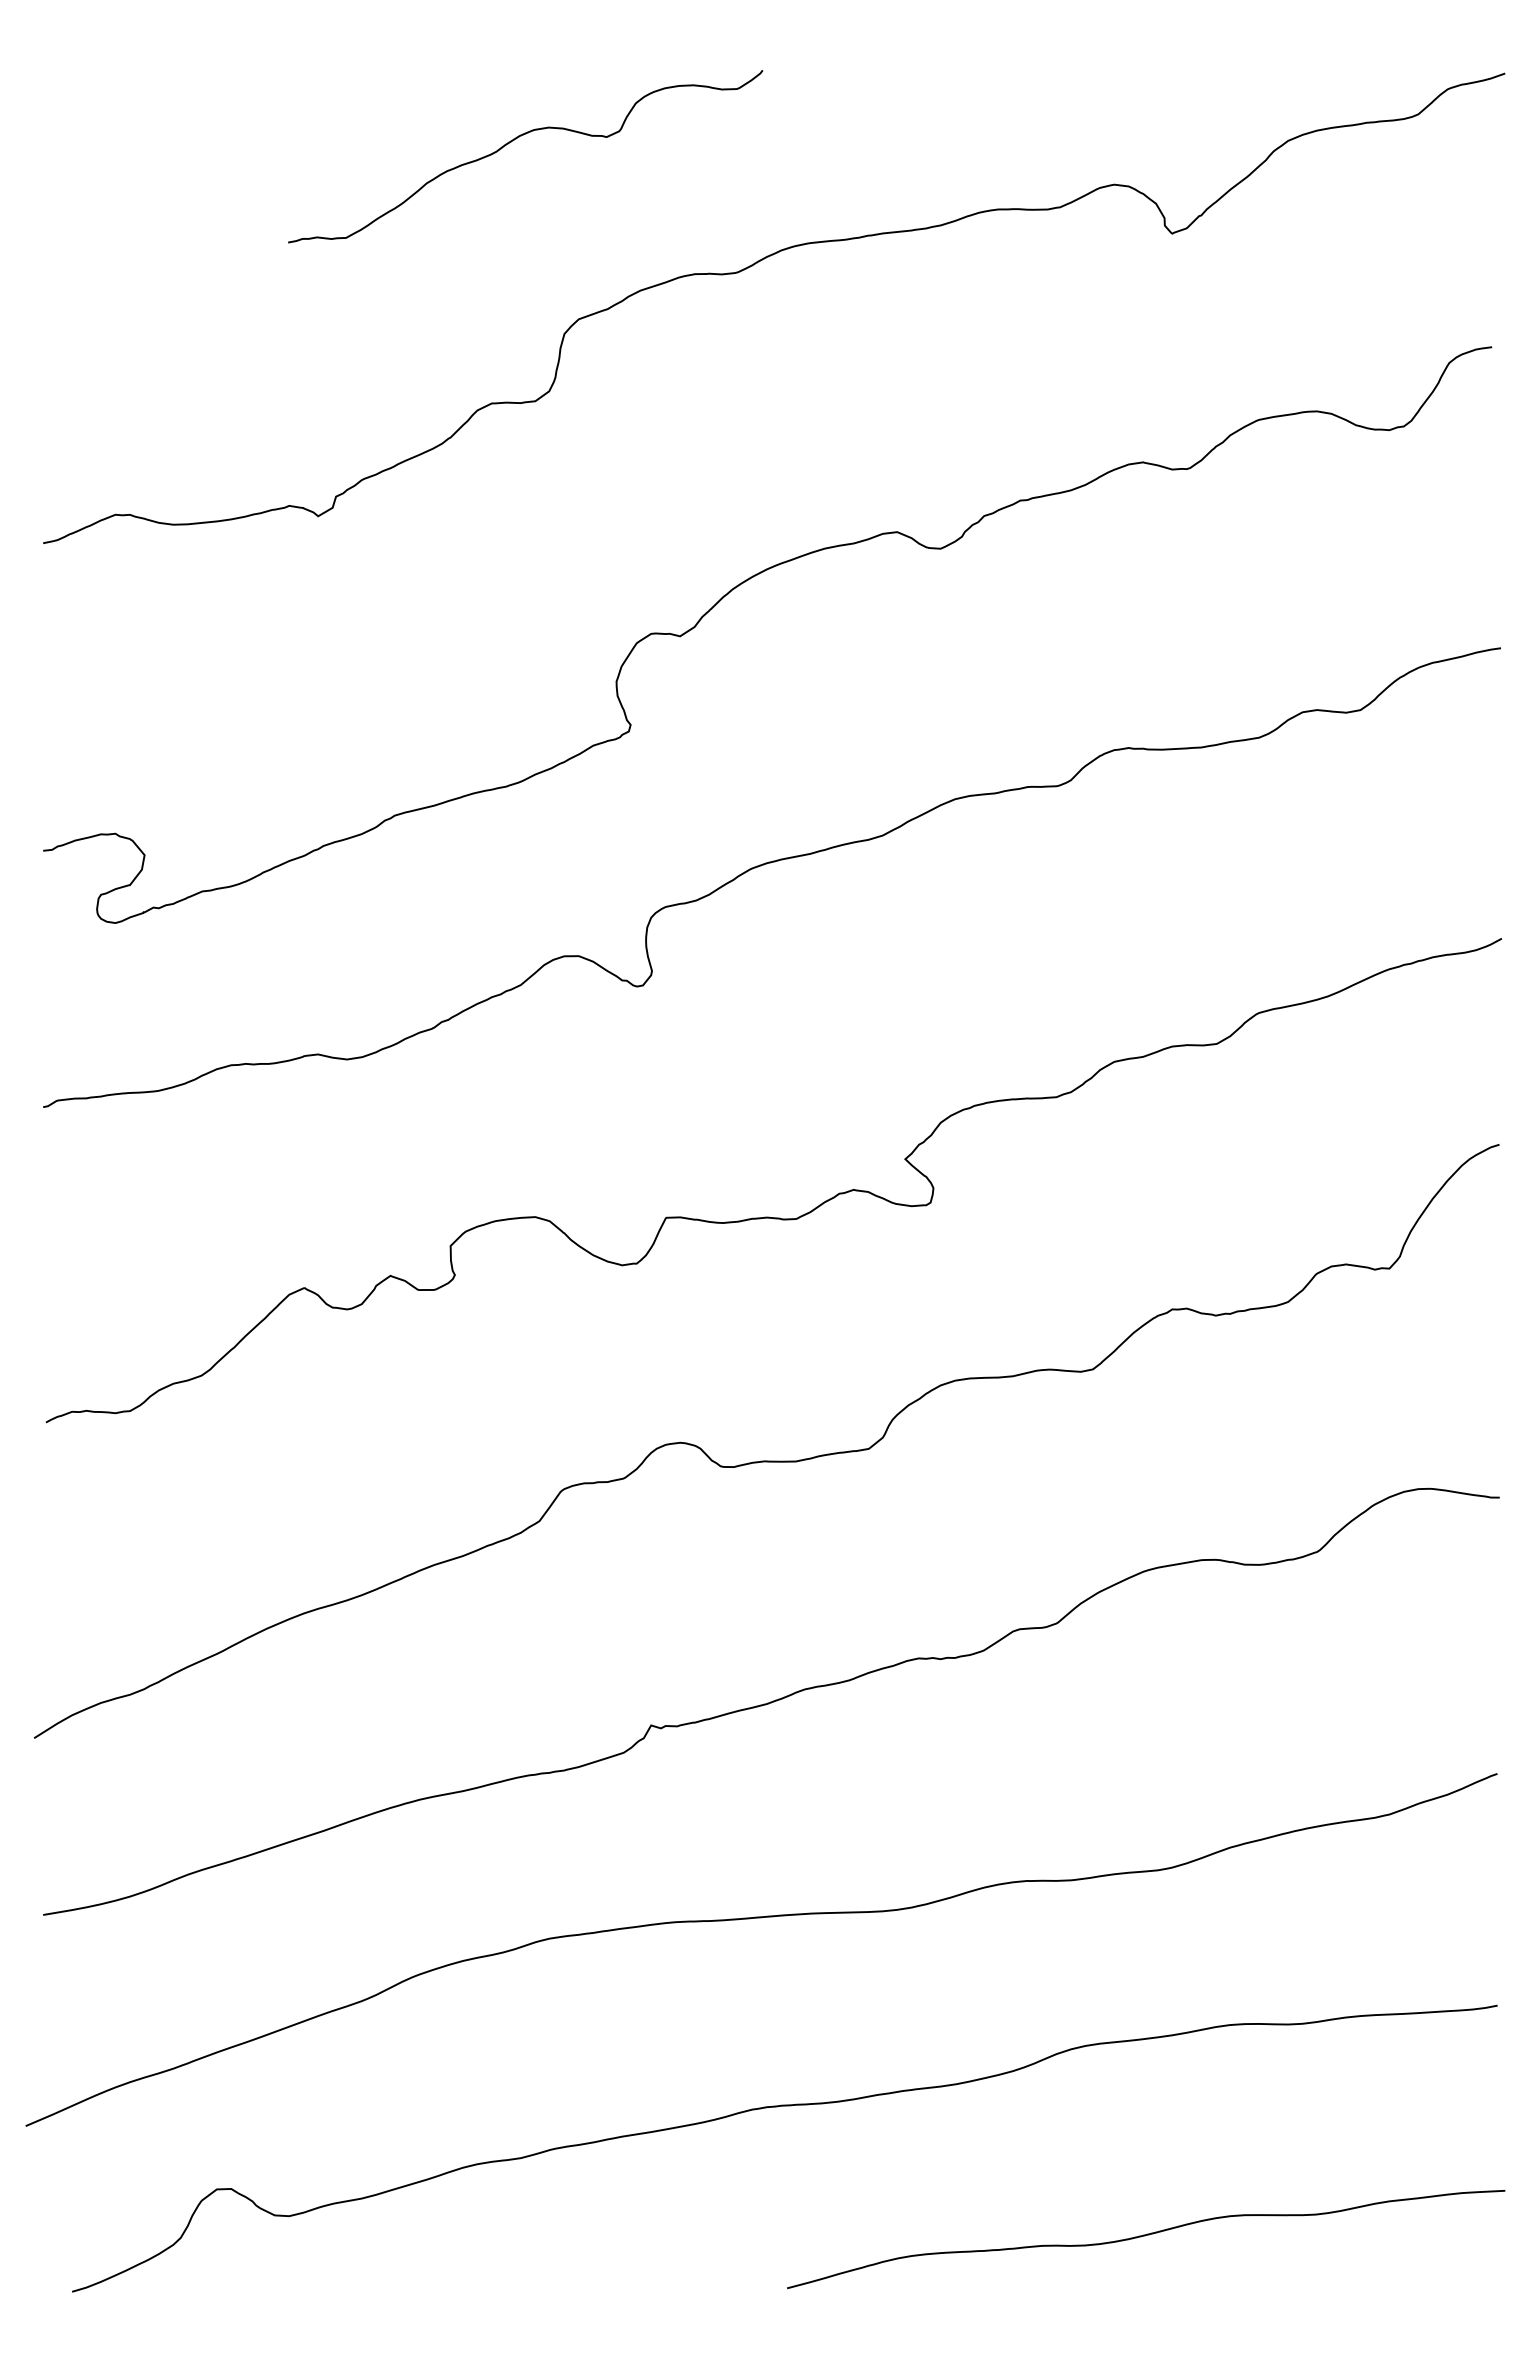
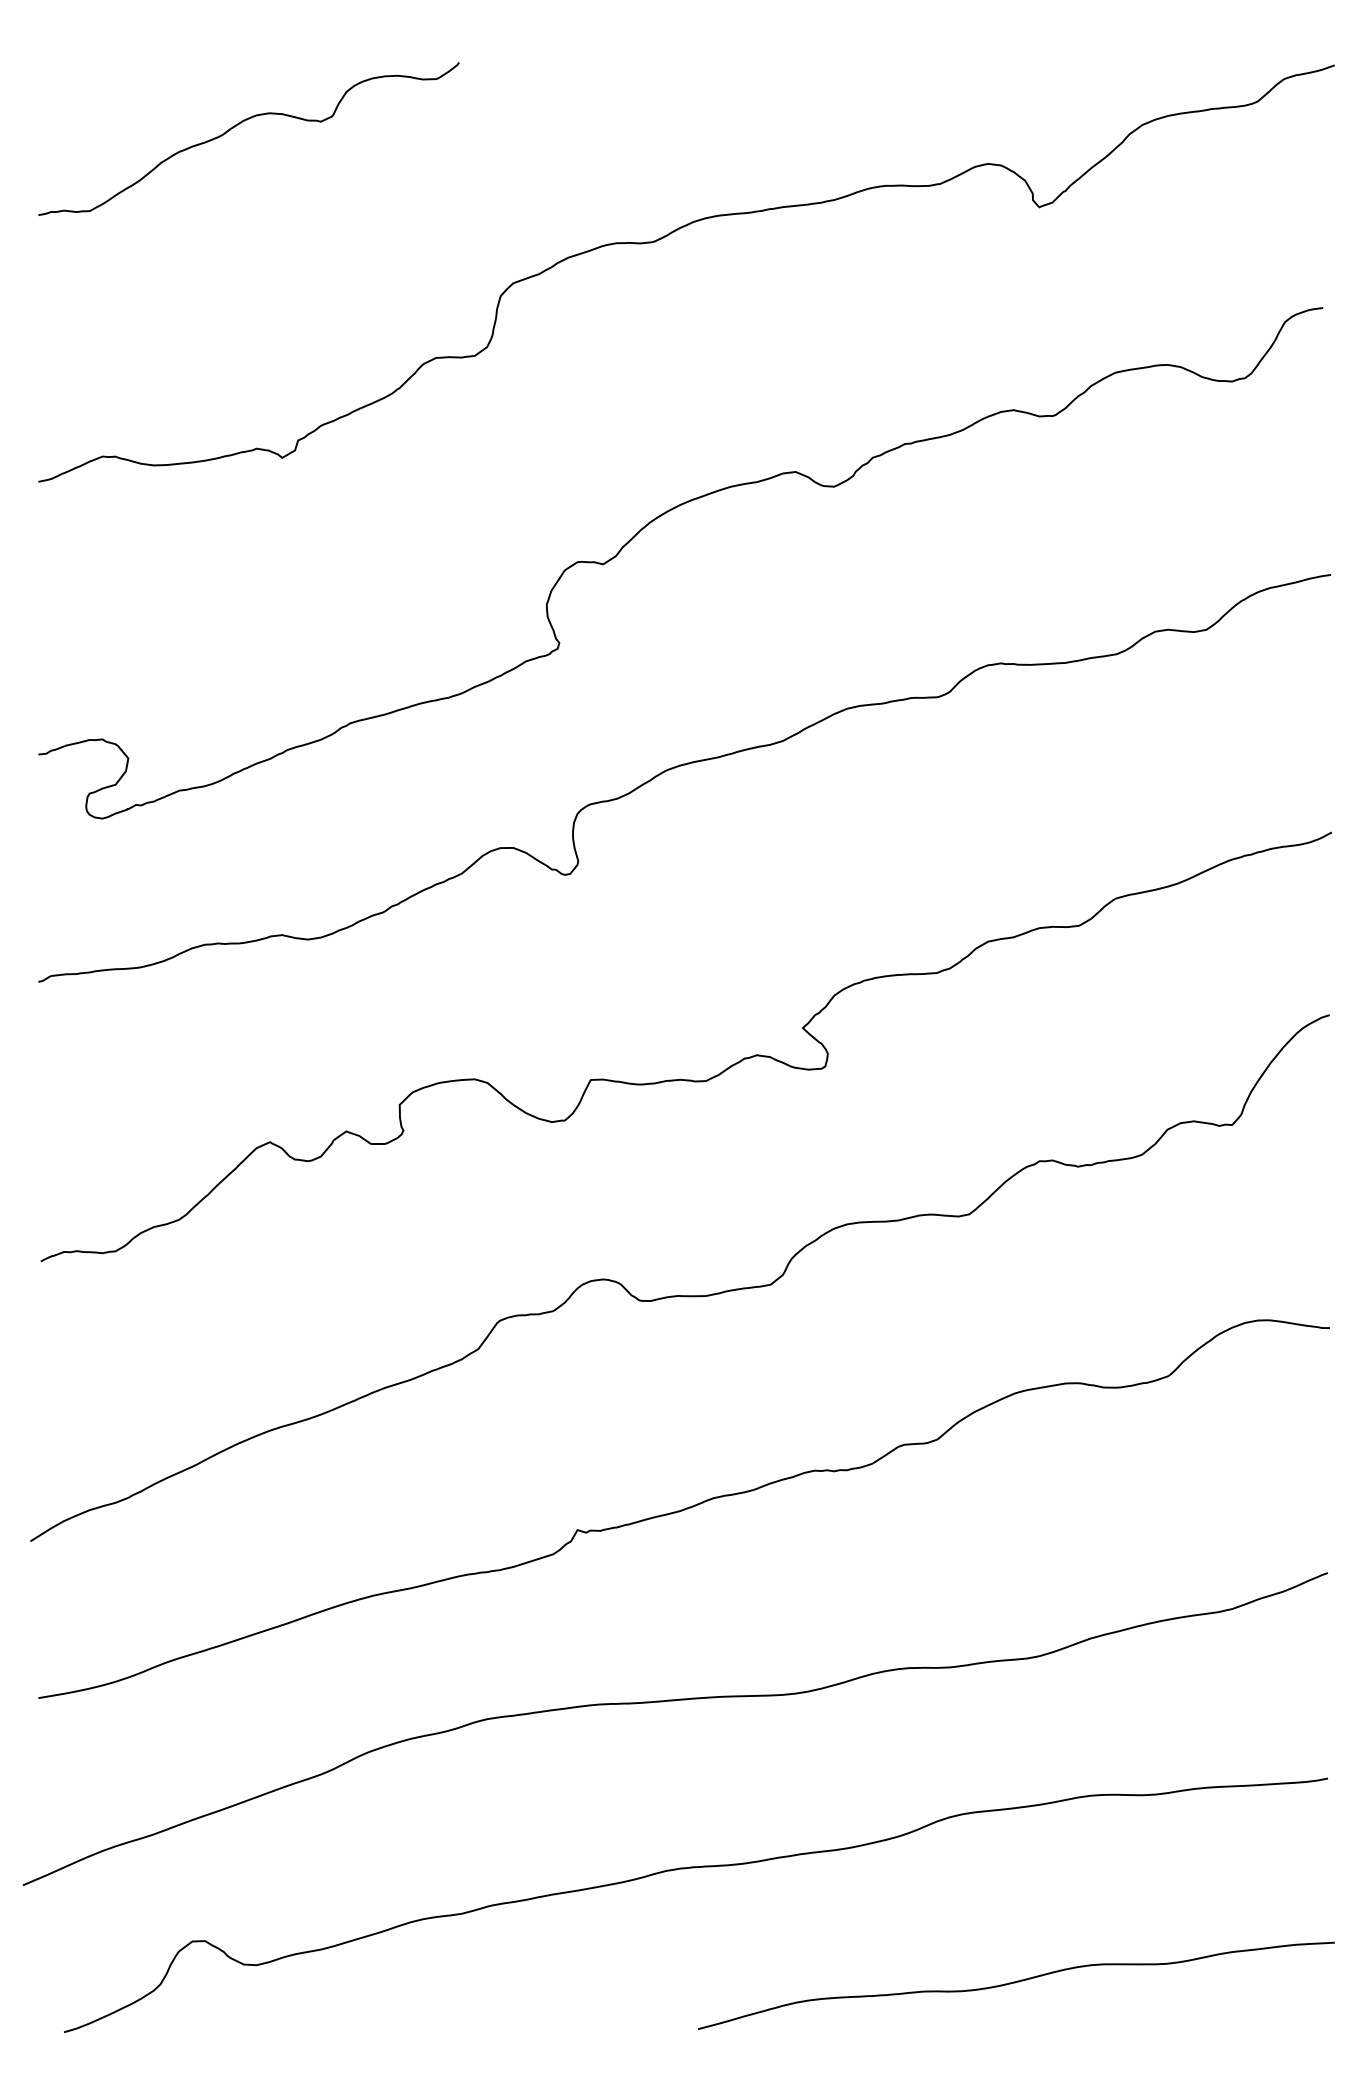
curve: (516, 139) -> (240, 123), moved

